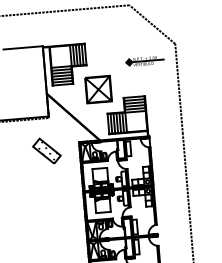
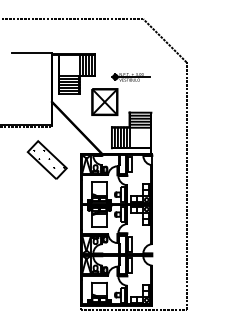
part: (144, 61) -> (130, 77), moved
part: (46, 150) -> (46, 159), size x1.43

